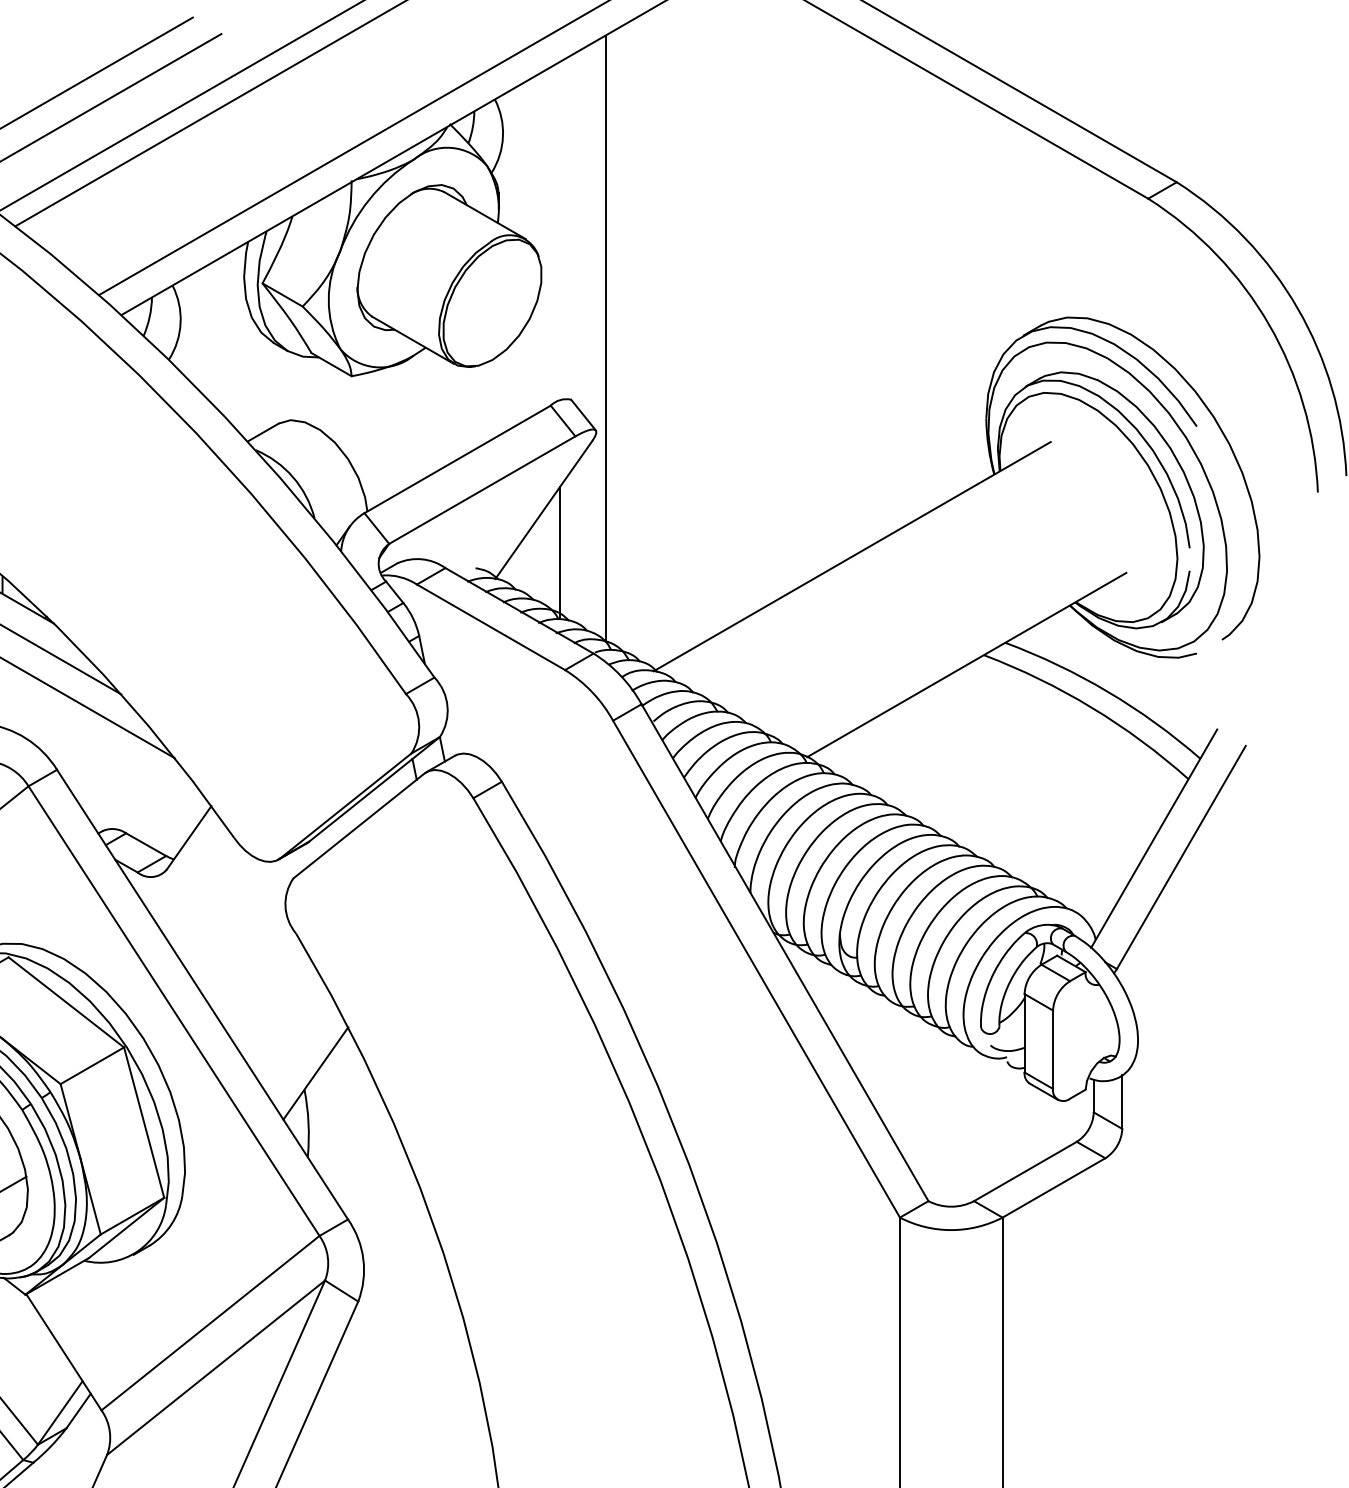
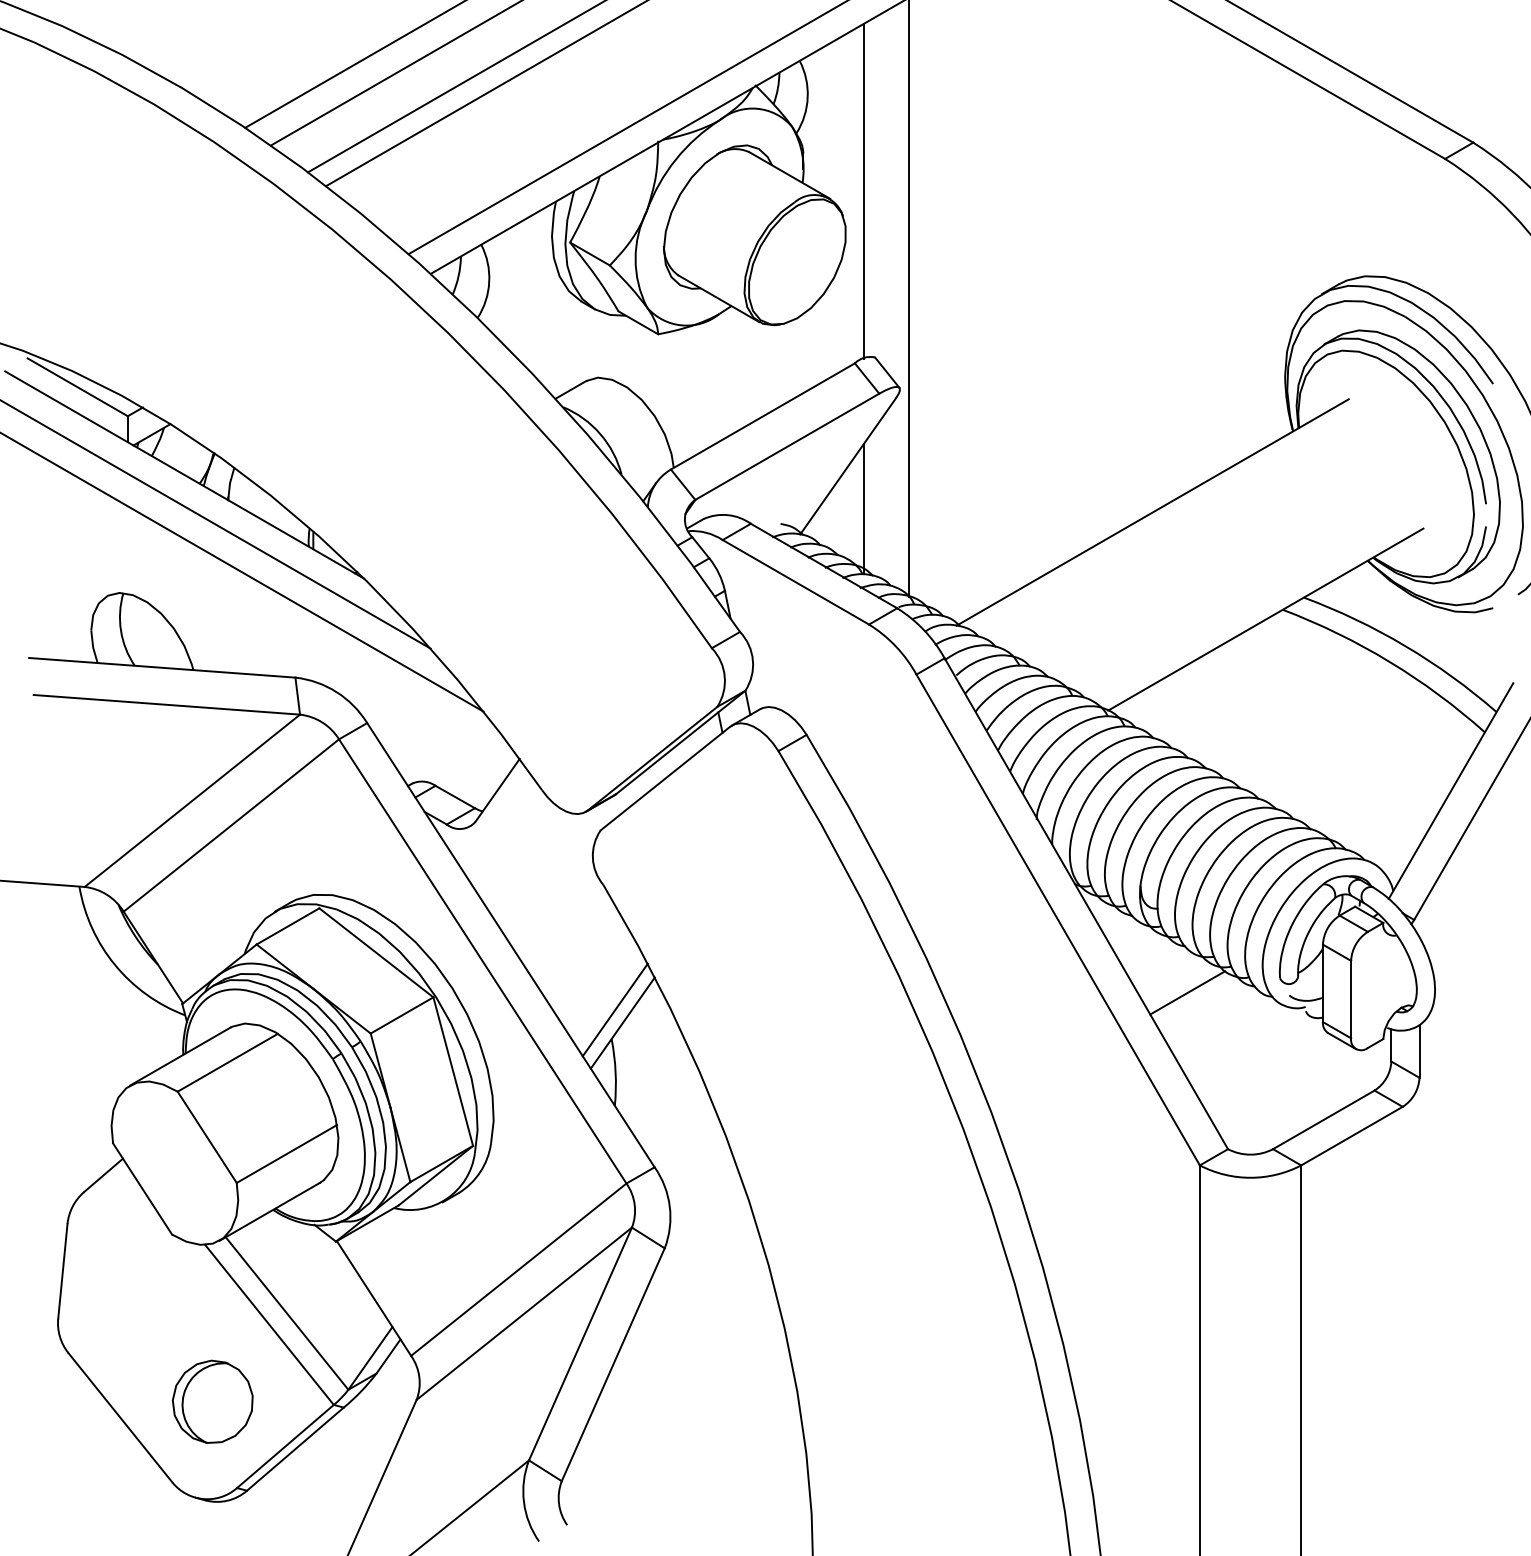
line: (560, 230) -> (864, 190), added
line: (887, 1042) -> (1187, 992), added
line: (307, 1059) -> (614, 1009), added

